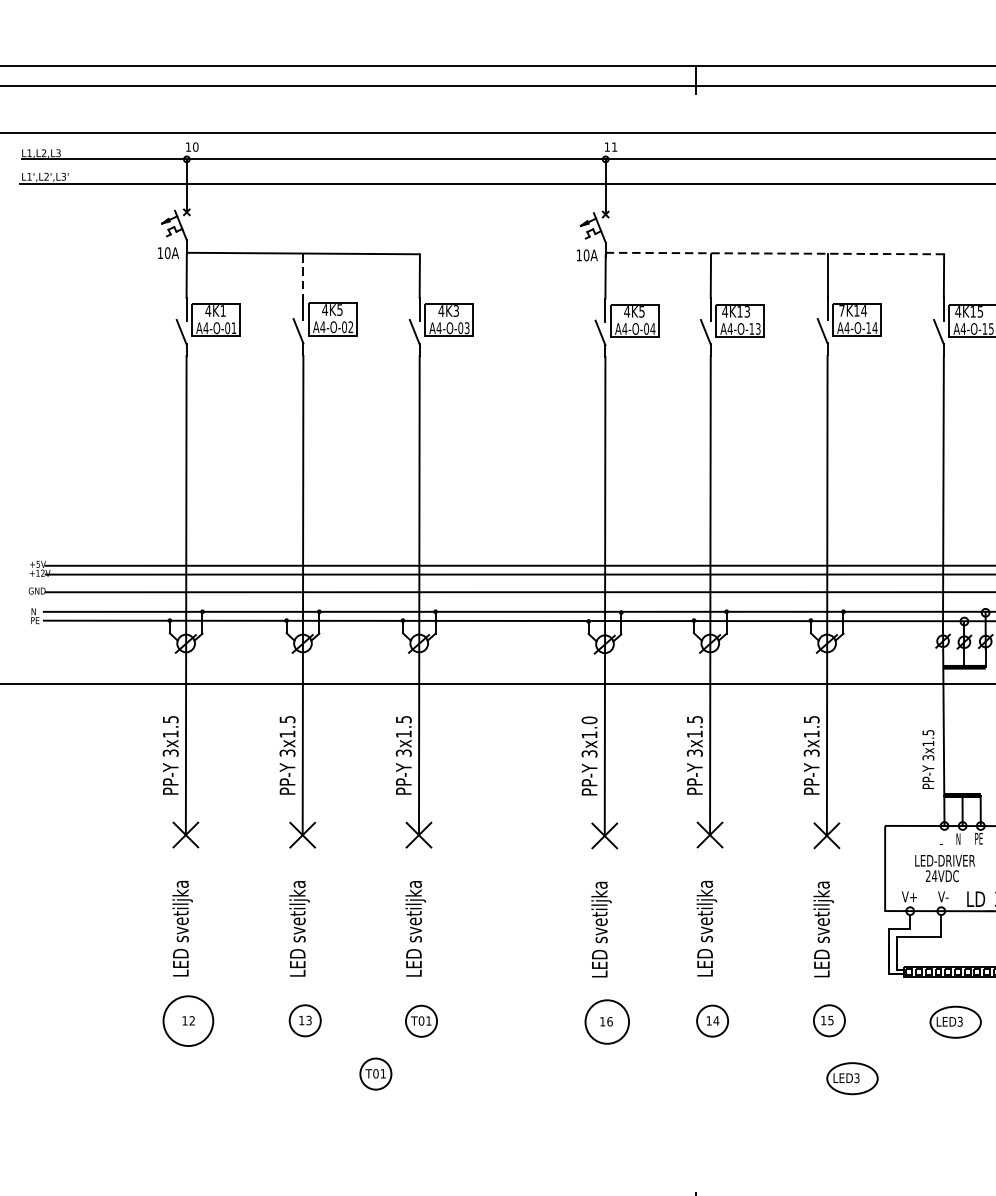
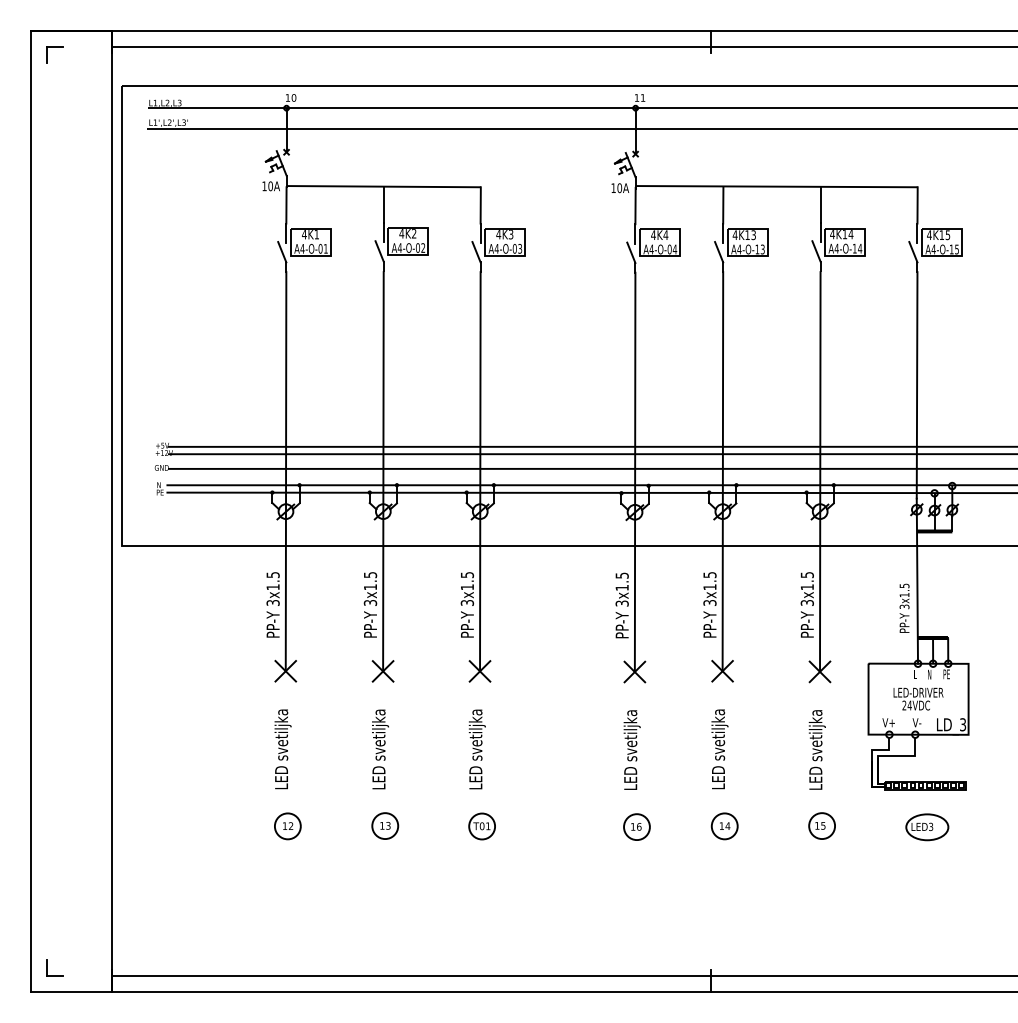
line: (774, 253) -> (776, 186), dashed -> solid
line: (303, 276) -> (383, 205), dashed -> solid
text: (340, 309) -> (414, 233), 4K5 -> 4K2
text: (841, 310) -> (832, 234), 7K14 -> 4K14
text: (641, 312) -> (665, 235), 4K5 -> 4K4
text: (588, 720) -> (621, 575), 3x1.0 -> 3x1.5
circle: (187, 1021) -> (287, 826), size x0.62
circle: (606, 1022) -> (636, 827), size x0.71
part: (375, 1074) -> (443, 870), removed
part: (852, 1078) -> (841, 874), removed

